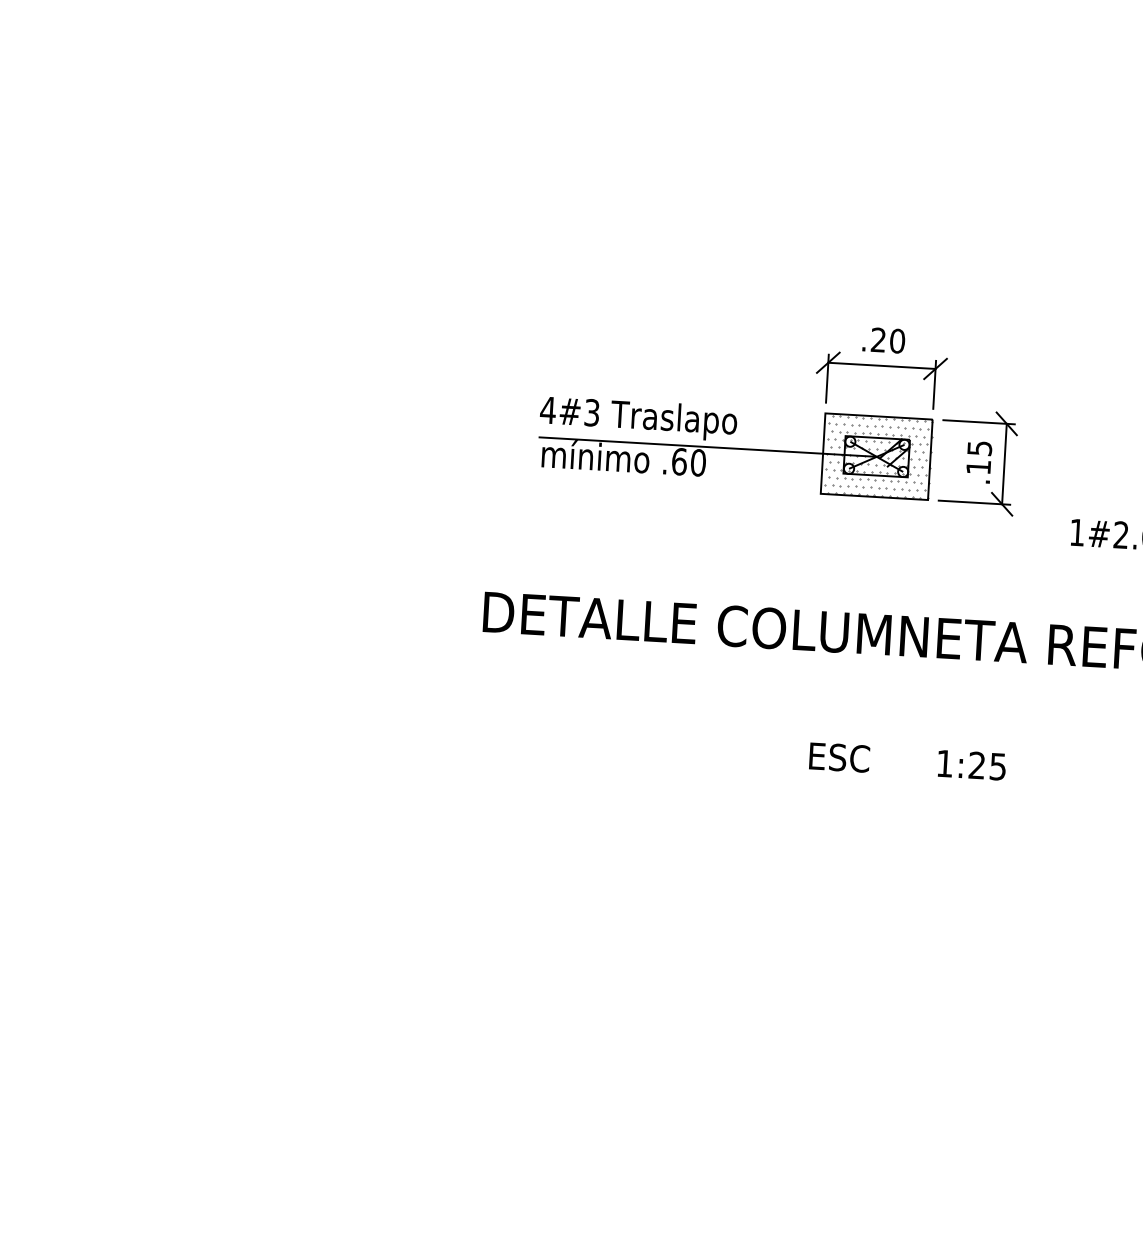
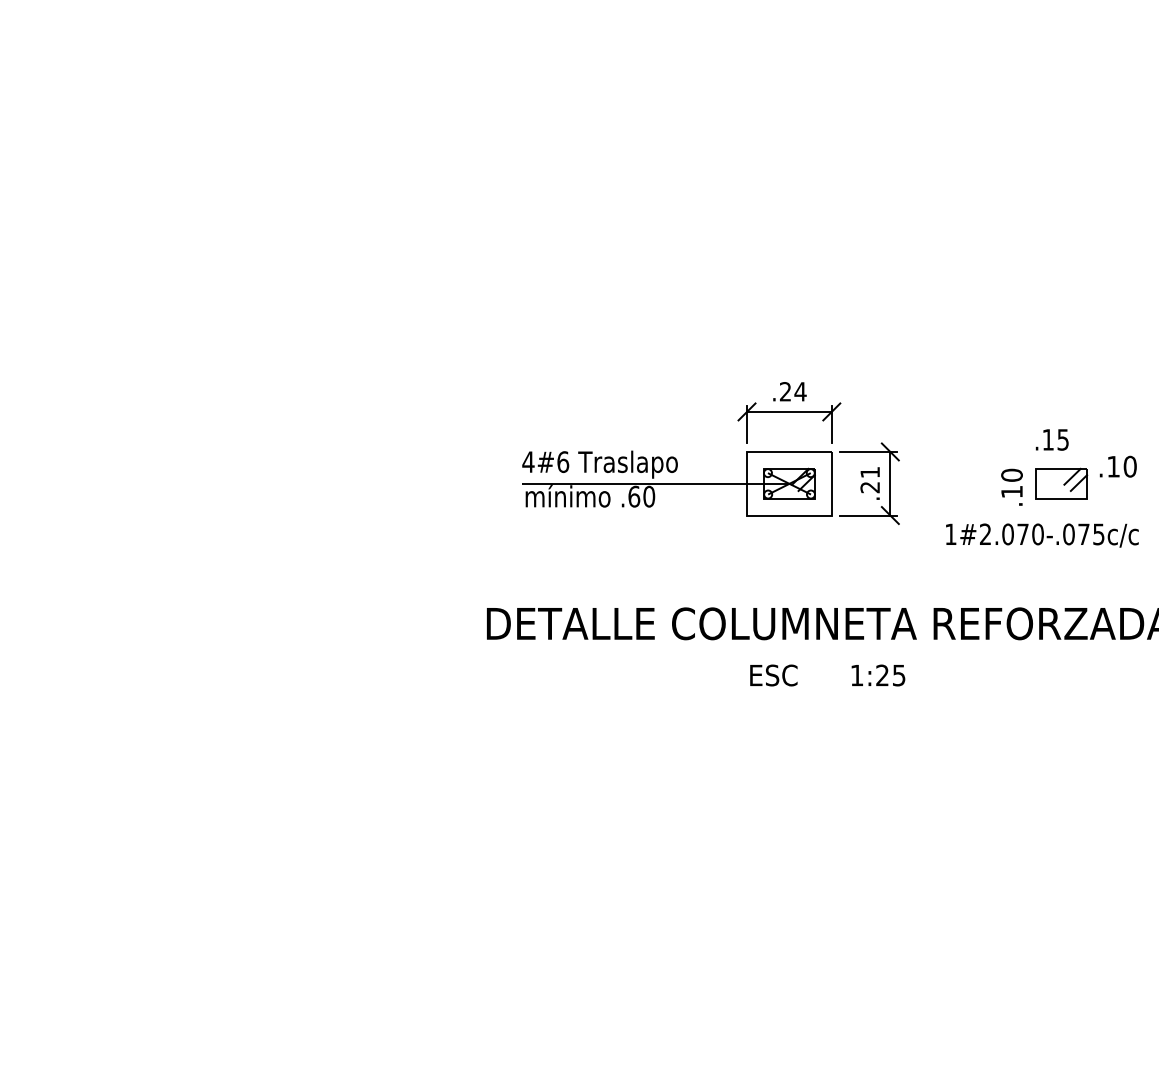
text: (897, 340) -> (800, 391), .20 -> .24
text: (592, 412) -> (563, 461), 4#3 -> 4#6
hatch: (878, 456) -> (790, 483), removed
text: (979, 458) -> (870, 480), .15 -> .21
text: (907, 761) -> (827, 675), moved

